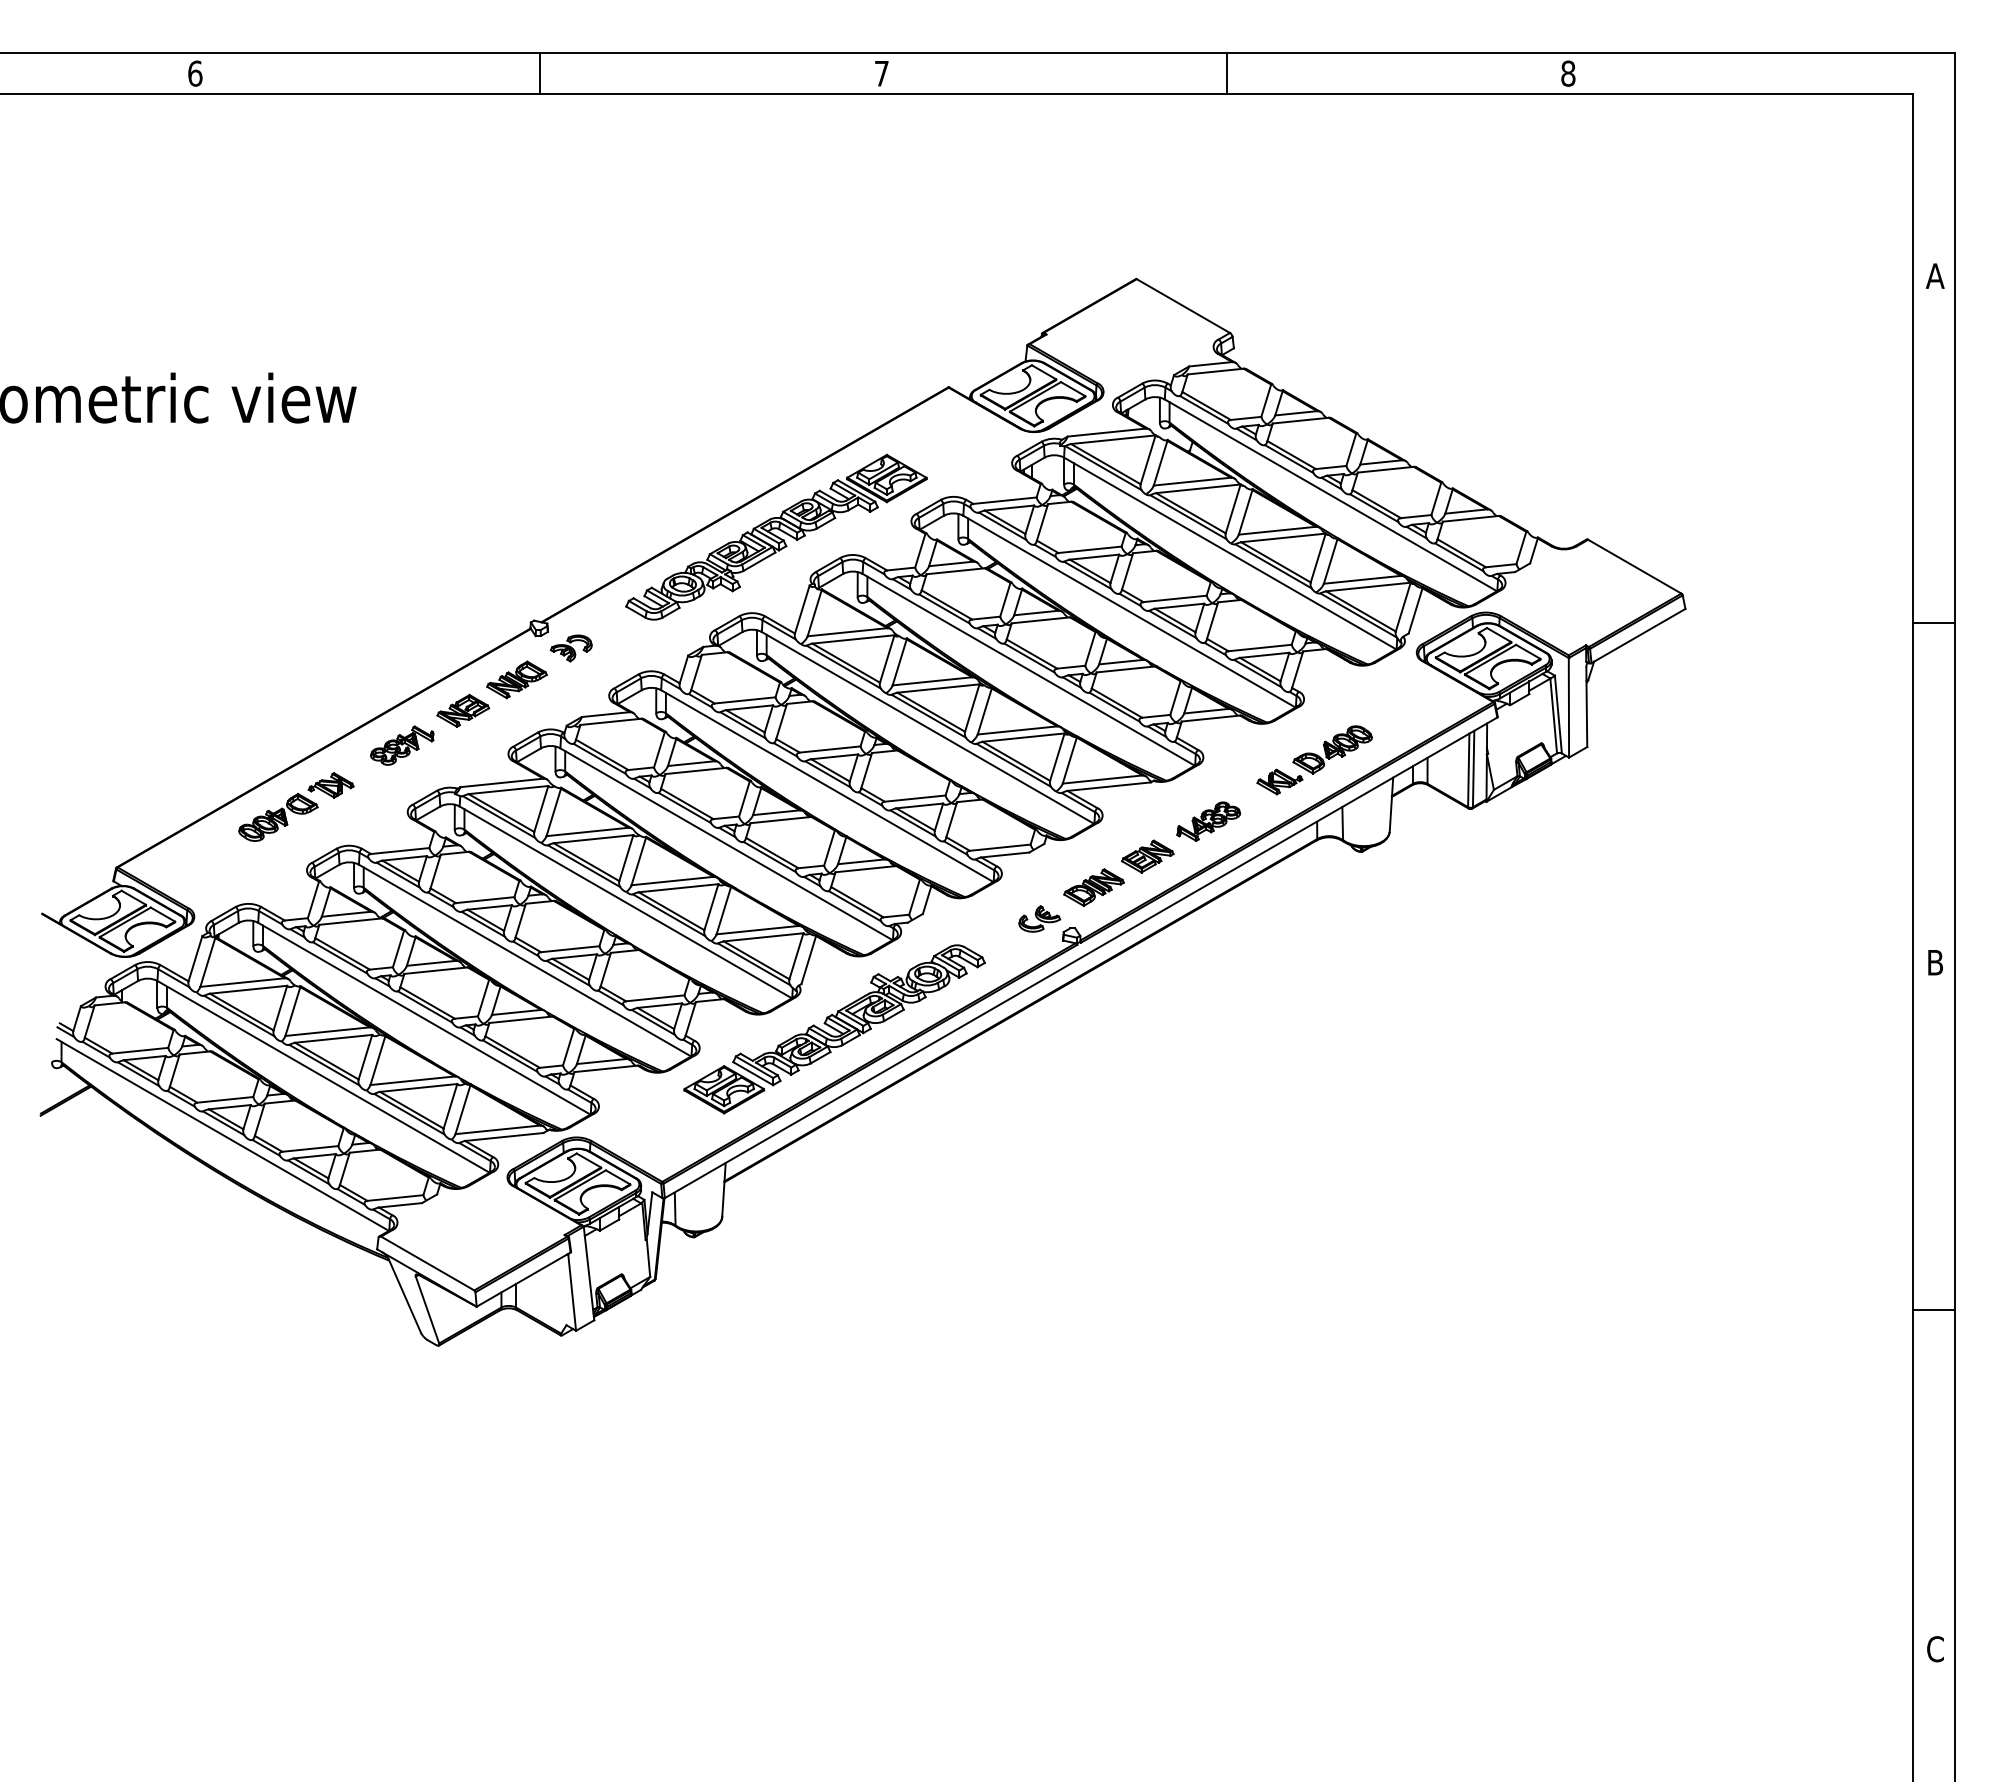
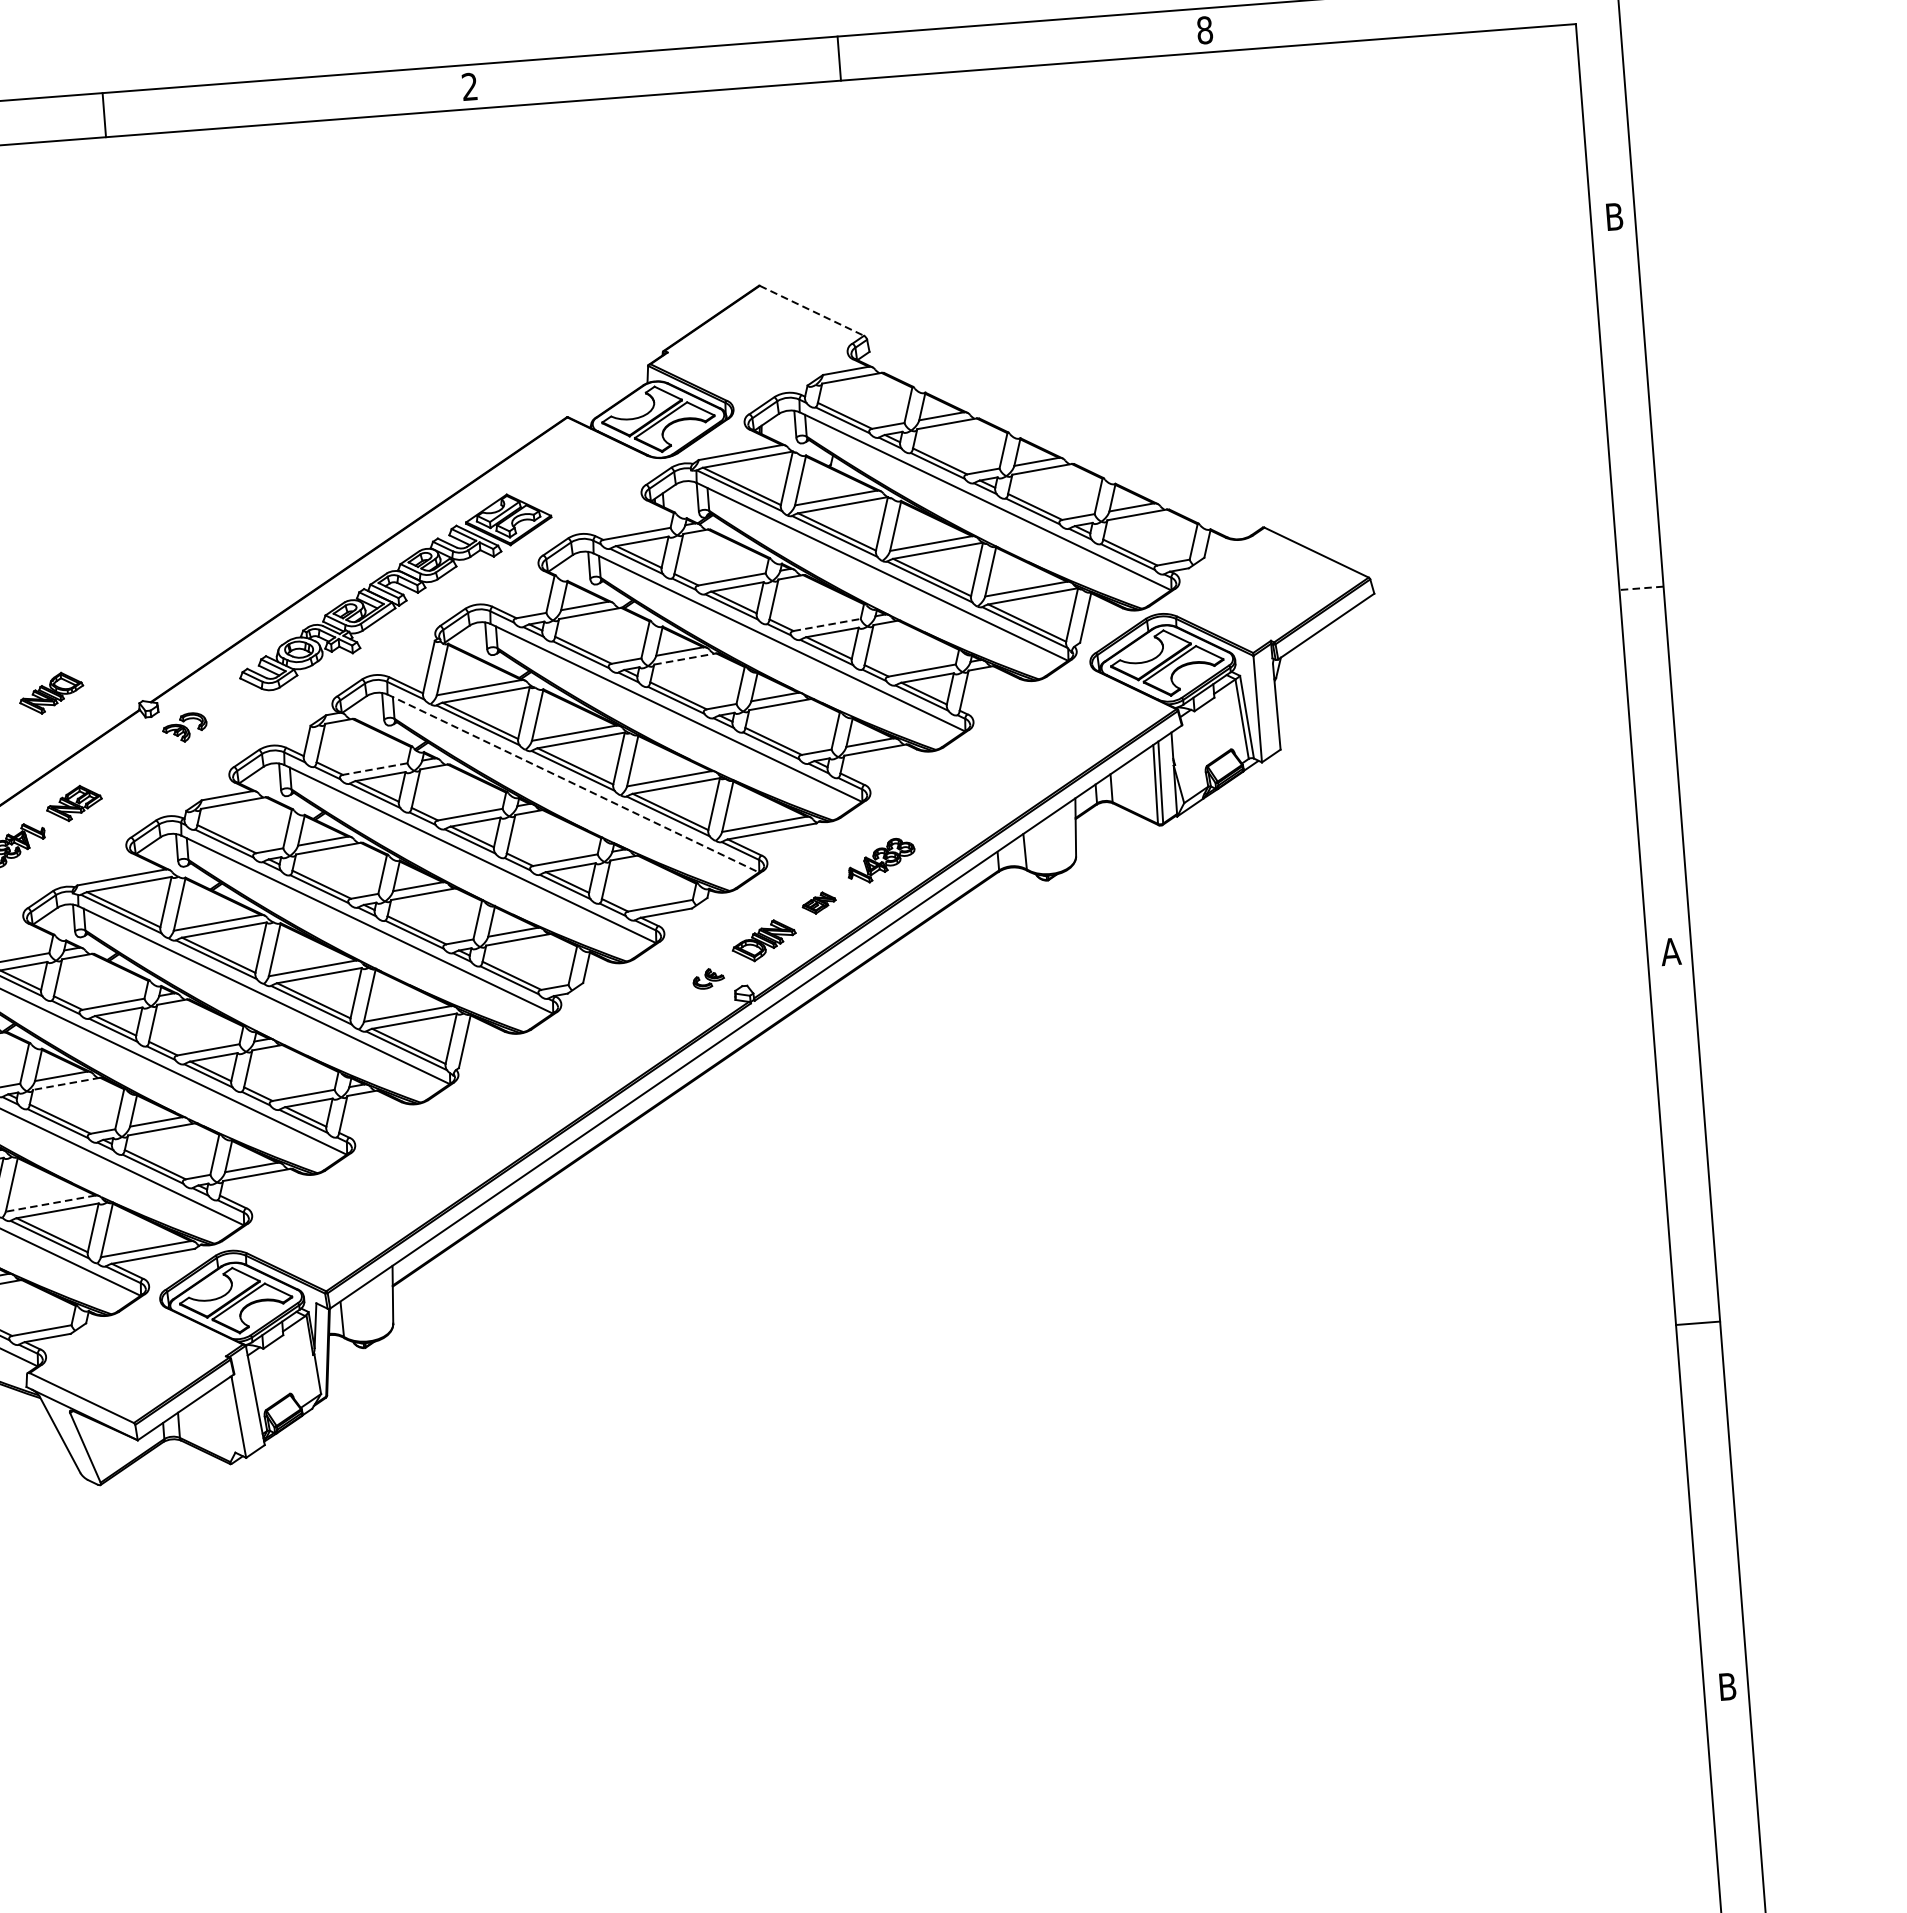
text: (881, 73) -> (469, 86), 7 -> 2
text: (1934, 275) -> (1613, 216), A -> B
line: (1183, 306) -> (812, 311), solid -> dashed
line: (1175, 598) -> (827, 624), solid -> dashed
line: (1041, 620) -> (685, 659), solid -> dashed
line: (1933, 623) -> (1641, 588), solid -> dashed
part: (516, 679) -> (51, 692), moved
line: (745, 700) -> (375, 769), solid -> dashed
line: (927, 727) -> (572, 783), solid -> dashed
part: (1314, 760) -> (989, 786), removed
part: (1147, 856) -> (818, 903), size x0.6
part: (1039, 918) -> (708, 978), size x0.7
text: (1935, 962) -> (1671, 951), B -> A
line: (436, 970) -> (67, 1083), solid -> dashed
part: (834, 1029) -> (498, 1114), removed
line: (412, 1080) -> (50, 1203), solid -> dashed
text: (1935, 1649) -> (1727, 1687), C -> B

